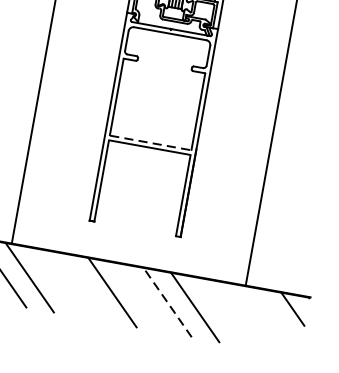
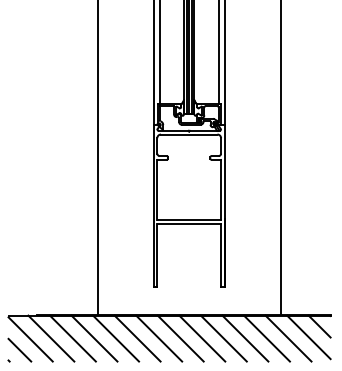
line: (151, 142) -> (189, 219), dashed -> solid
line: (57, 282) -> (137, 338), added
line: (85, 287) -> (159, 338), added
line: (140, 297) -> (202, 338), added
line: (167, 302) -> (223, 338), dashed -> solid
line: (222, 312) -> (266, 338), added
line: (250, 317) -> (288, 338), added
line: (276, 320) -> (308, 337), added

